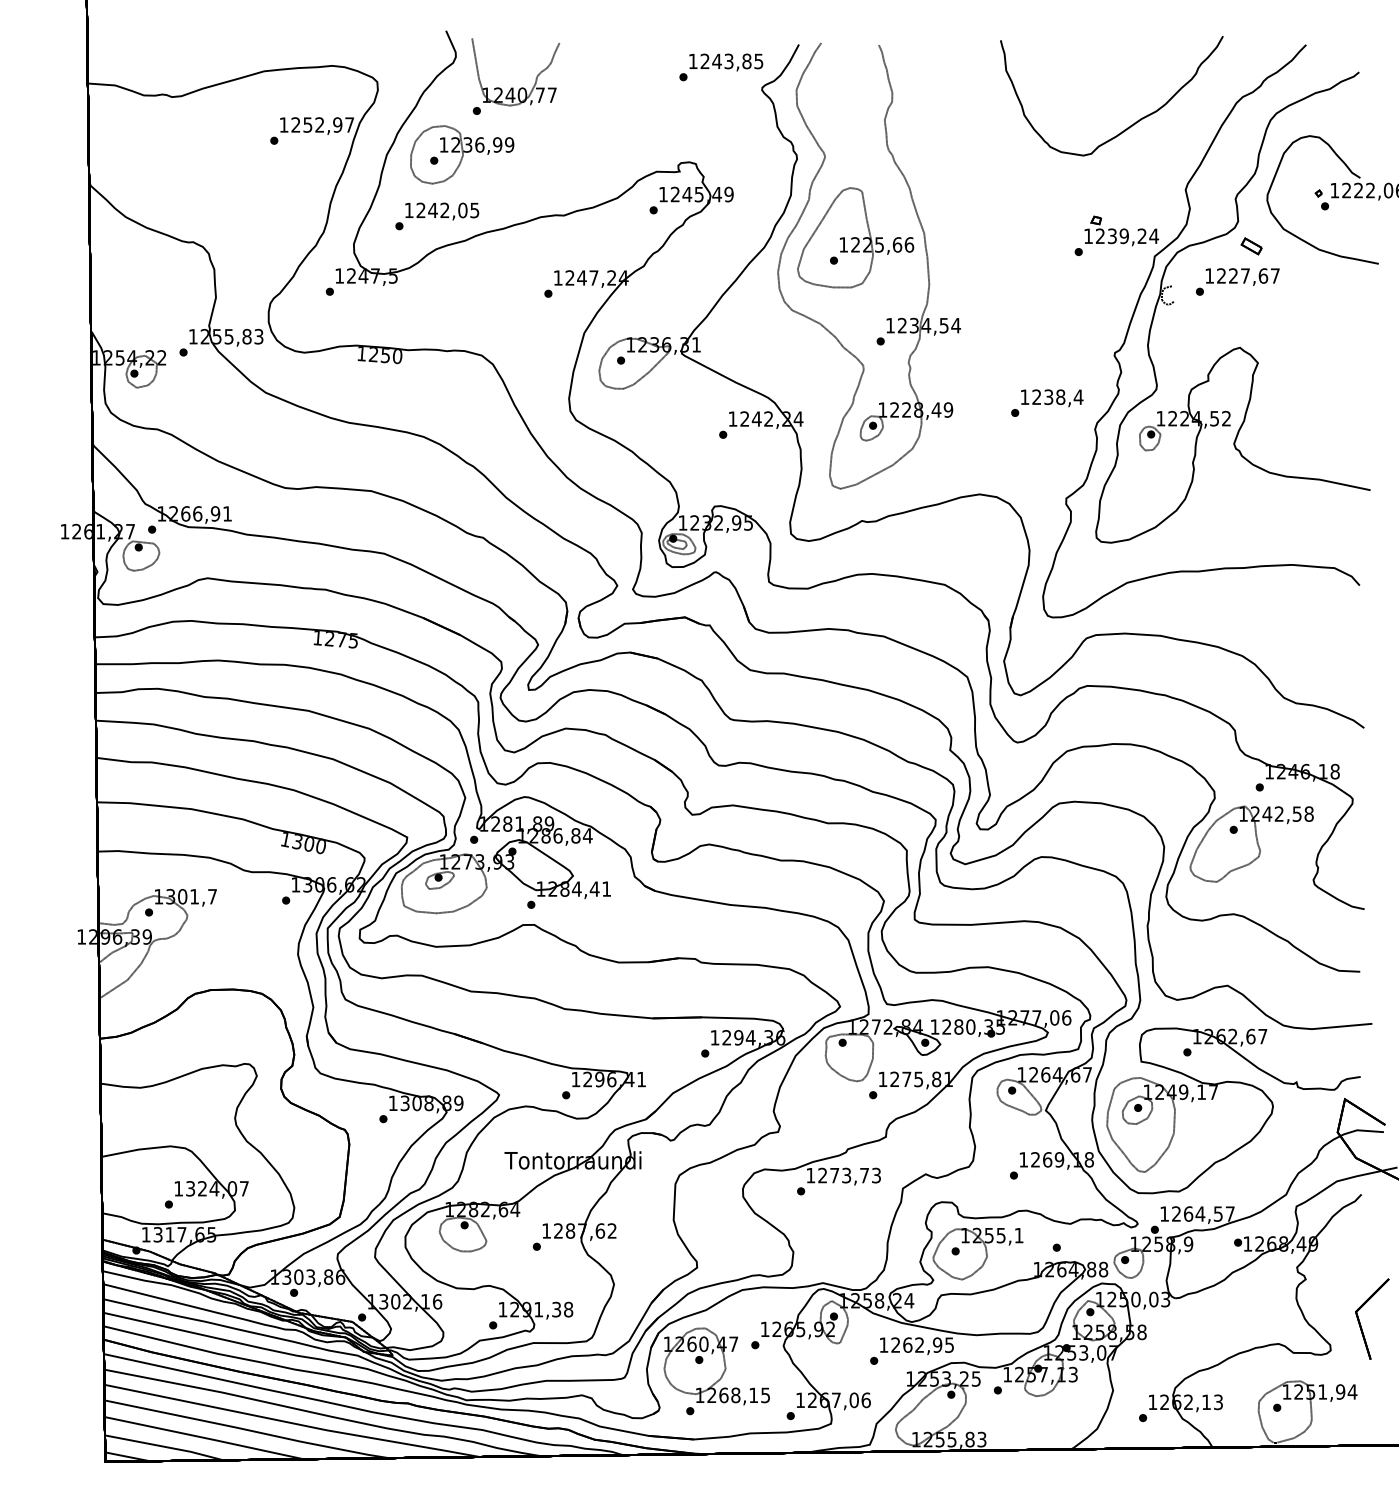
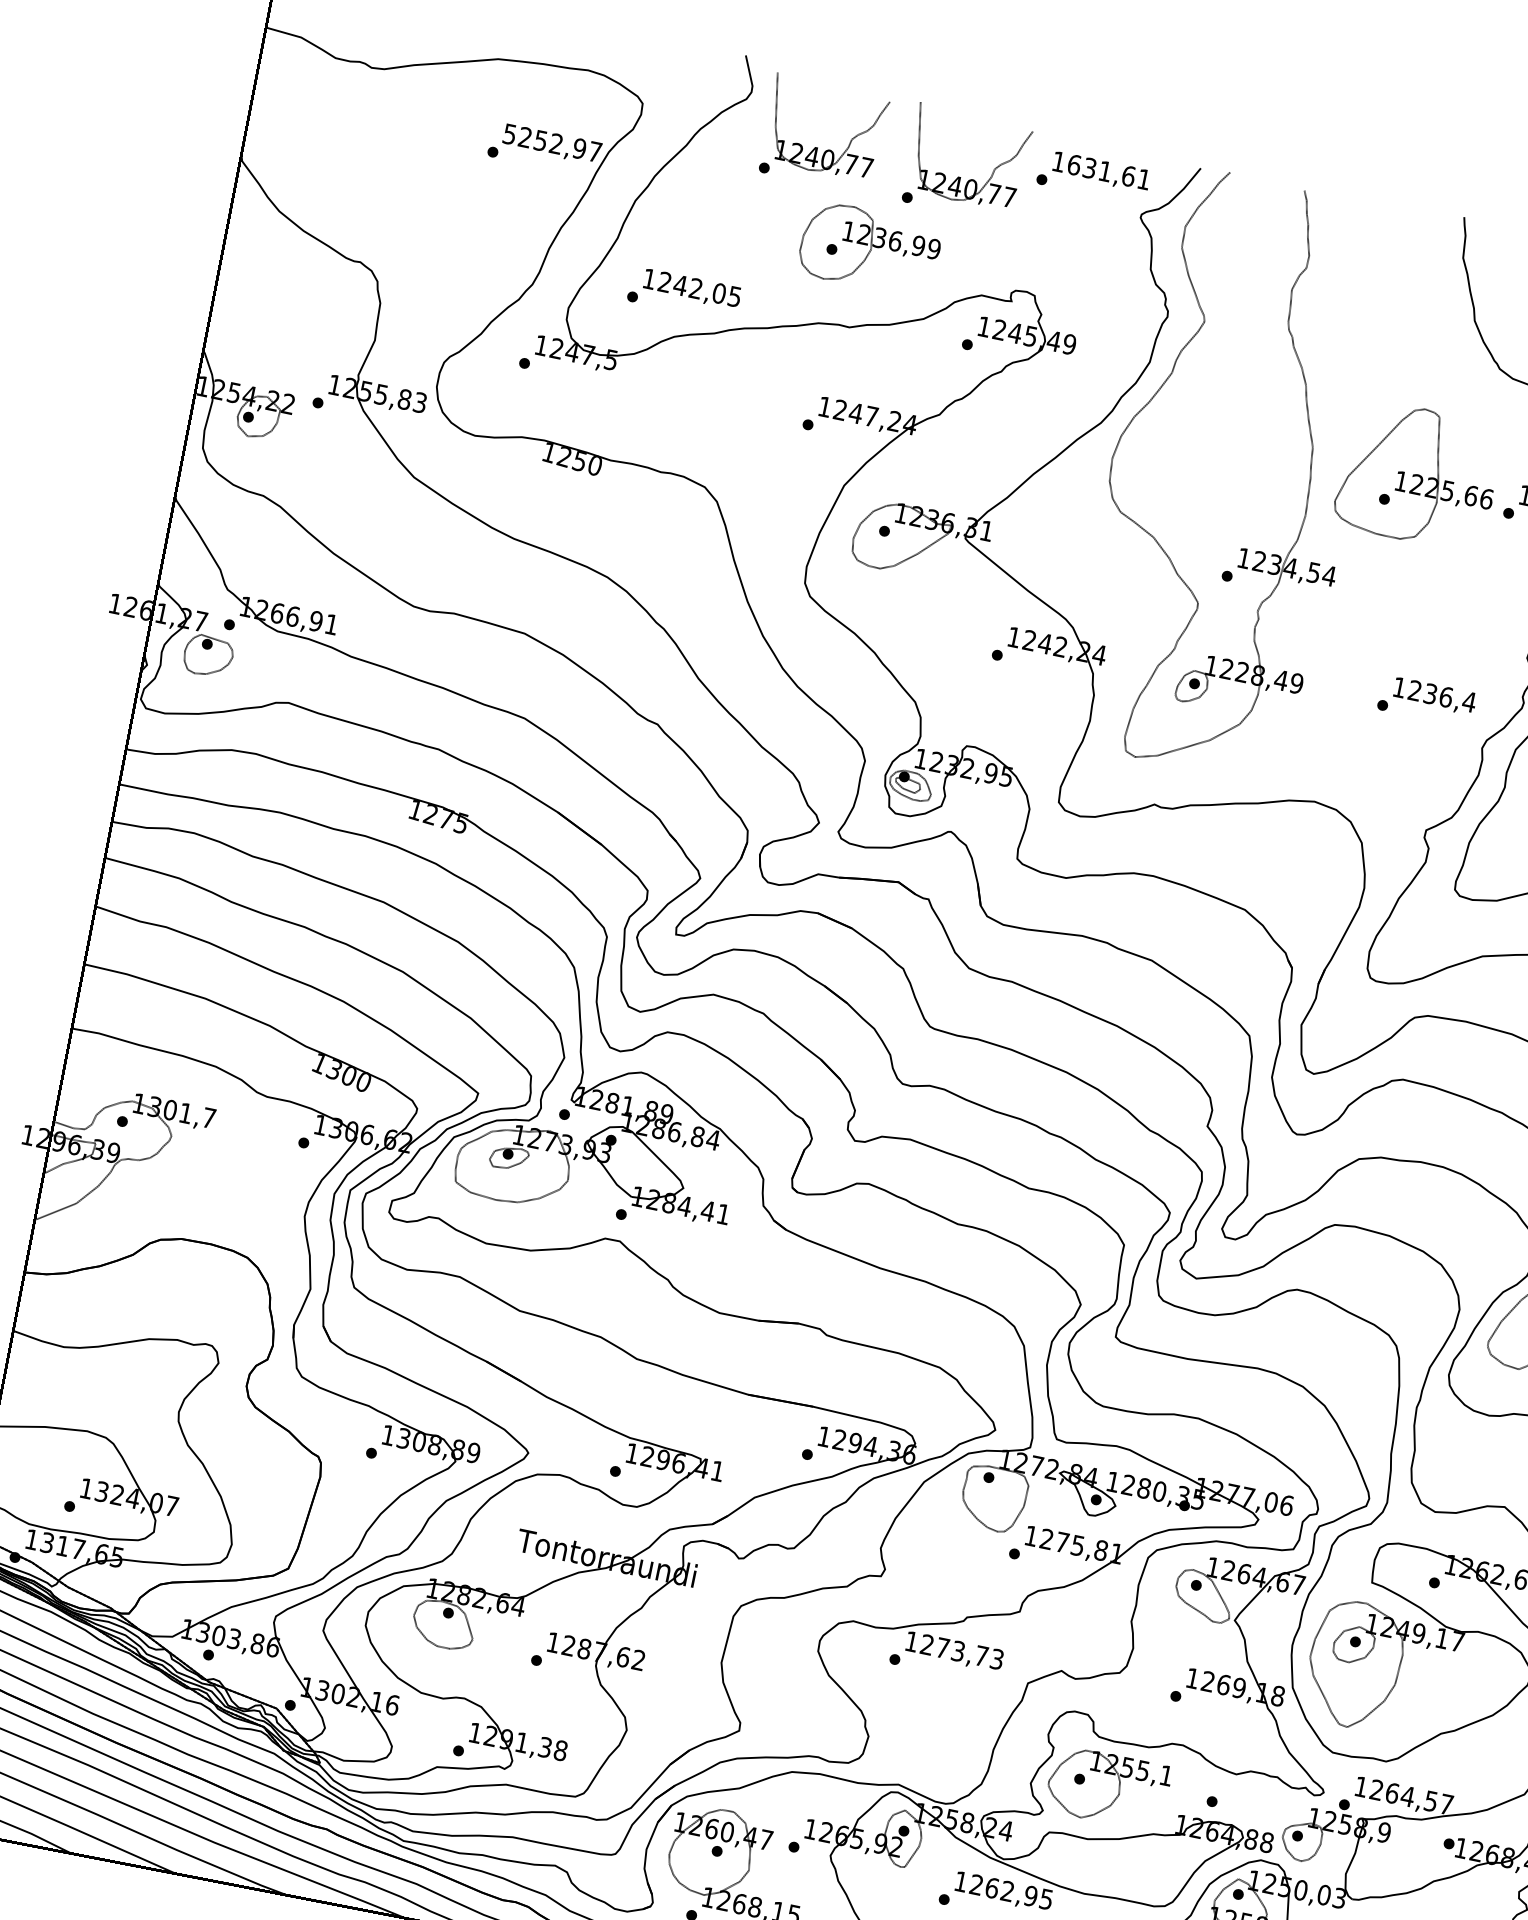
text: (731, 61) -> (1108, 172), 1243,85 -> 1631,61
part: (623, 87) -> (961, 176), added
text: (283, 124) -> (509, 133), 1252,97 -> 5252,97
part: (462, 154) -> (870, 248), moved
part: (855, 237) -> (1418, 474), moved
text: (1060, 396) -> (1446, 696), 1238,4 -> 1236,4

